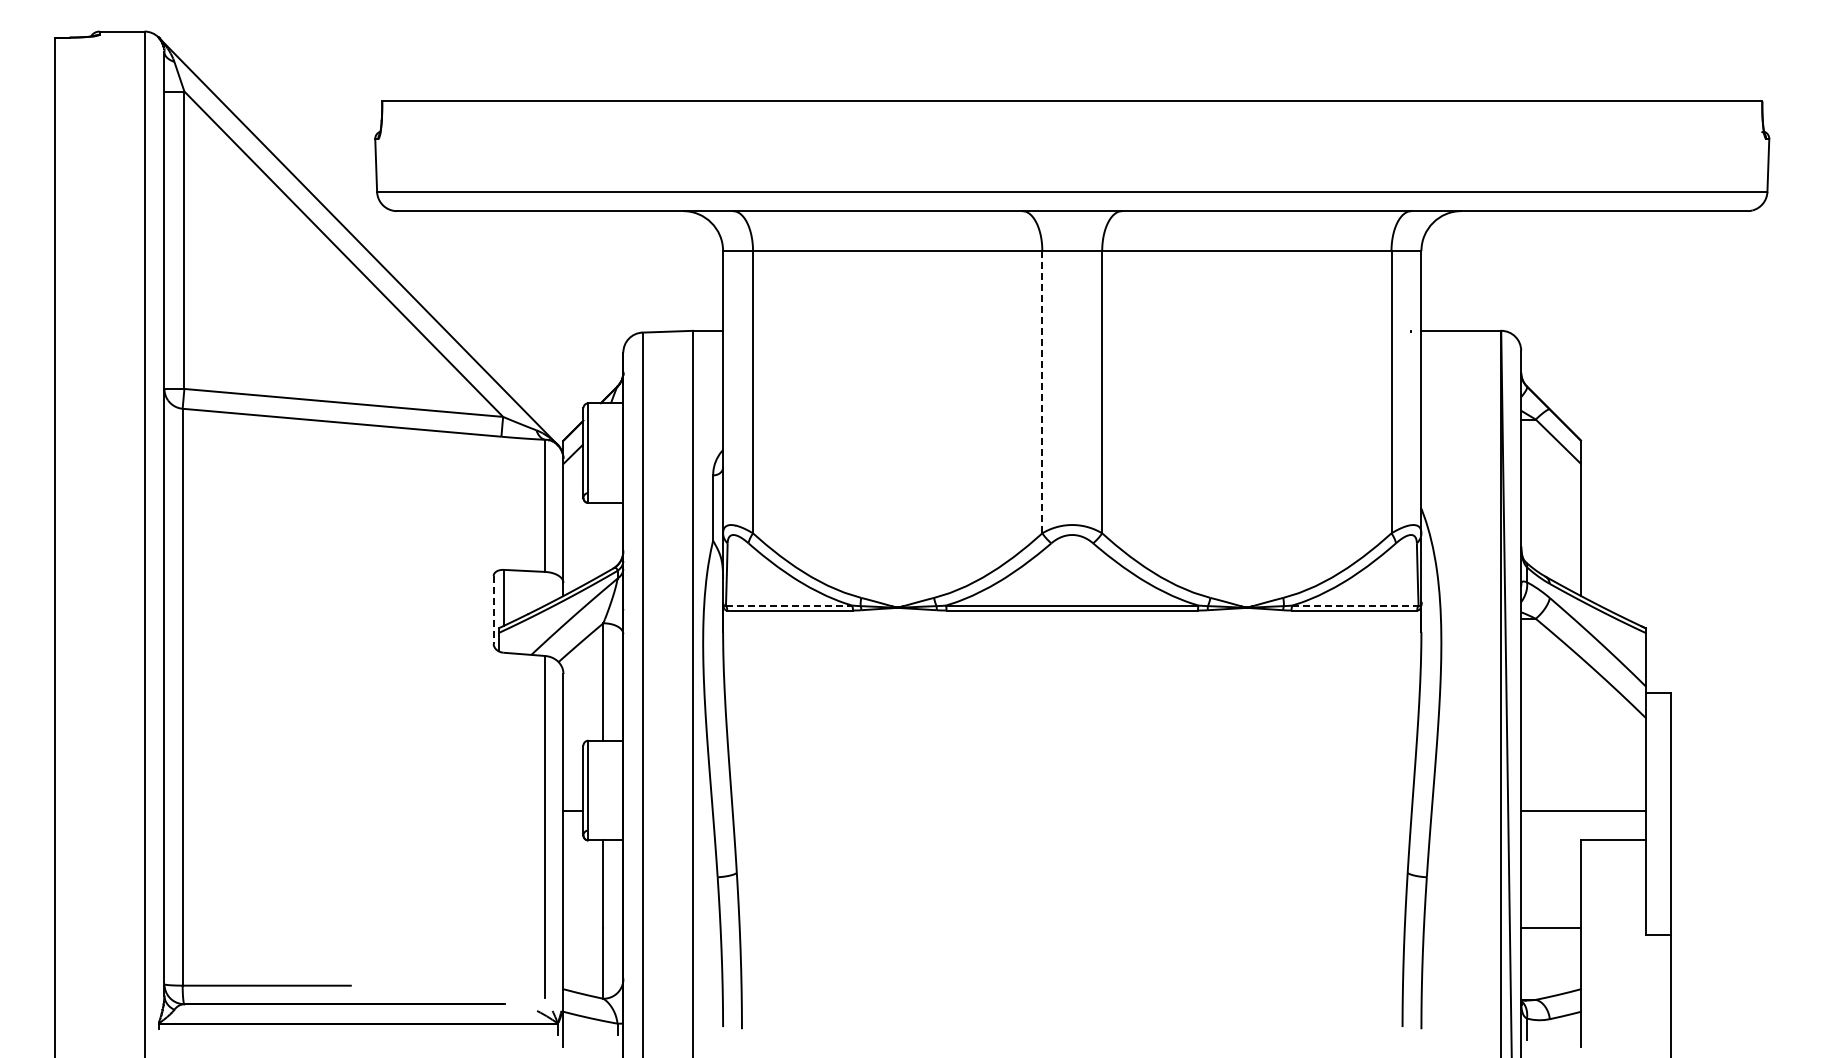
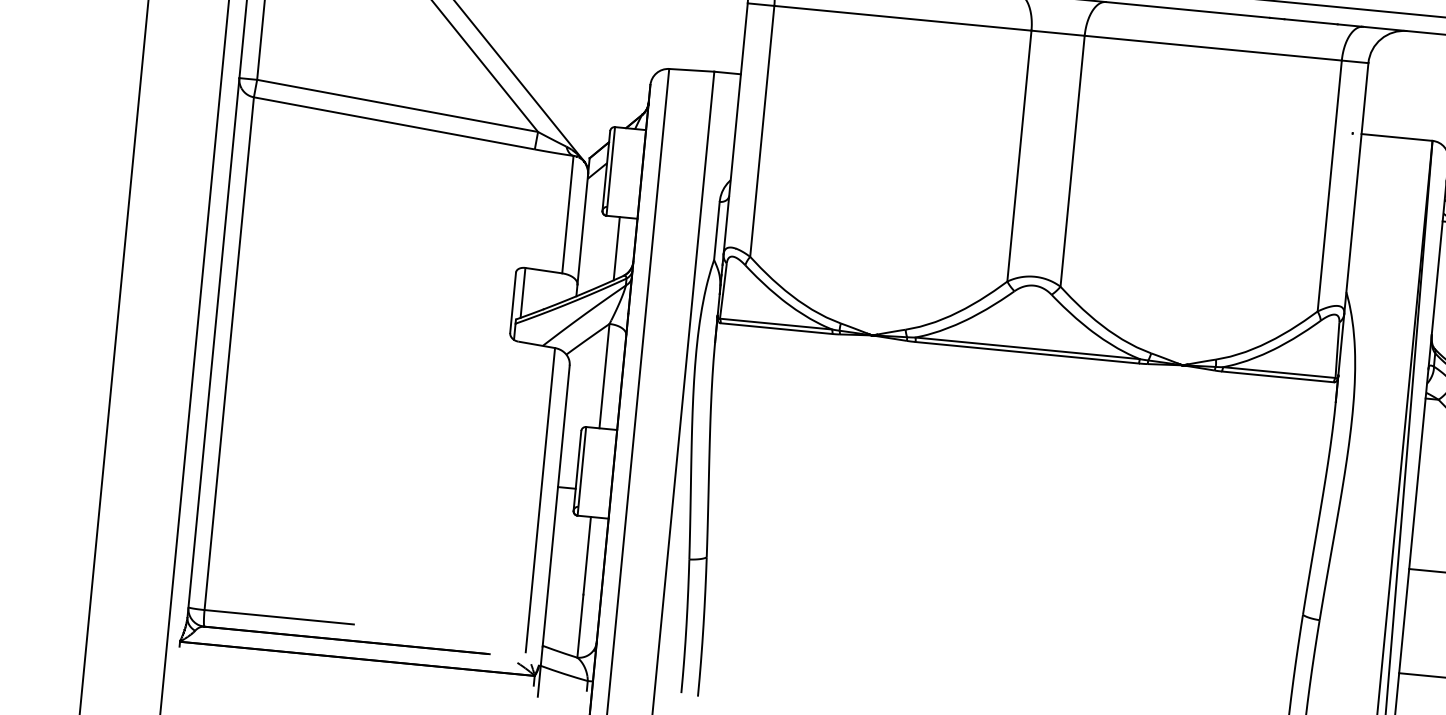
line: (1042, 391) -> (1019, 155), dashed -> solid
line: (603, 538) -> (616, 248), added
line: (789, 605) -> (776, 324), dashed -> solid
line: (1355, 605) -> (1279, 372), dashed -> solid
line: (493, 610) -> (512, 303), dashed -> solid

